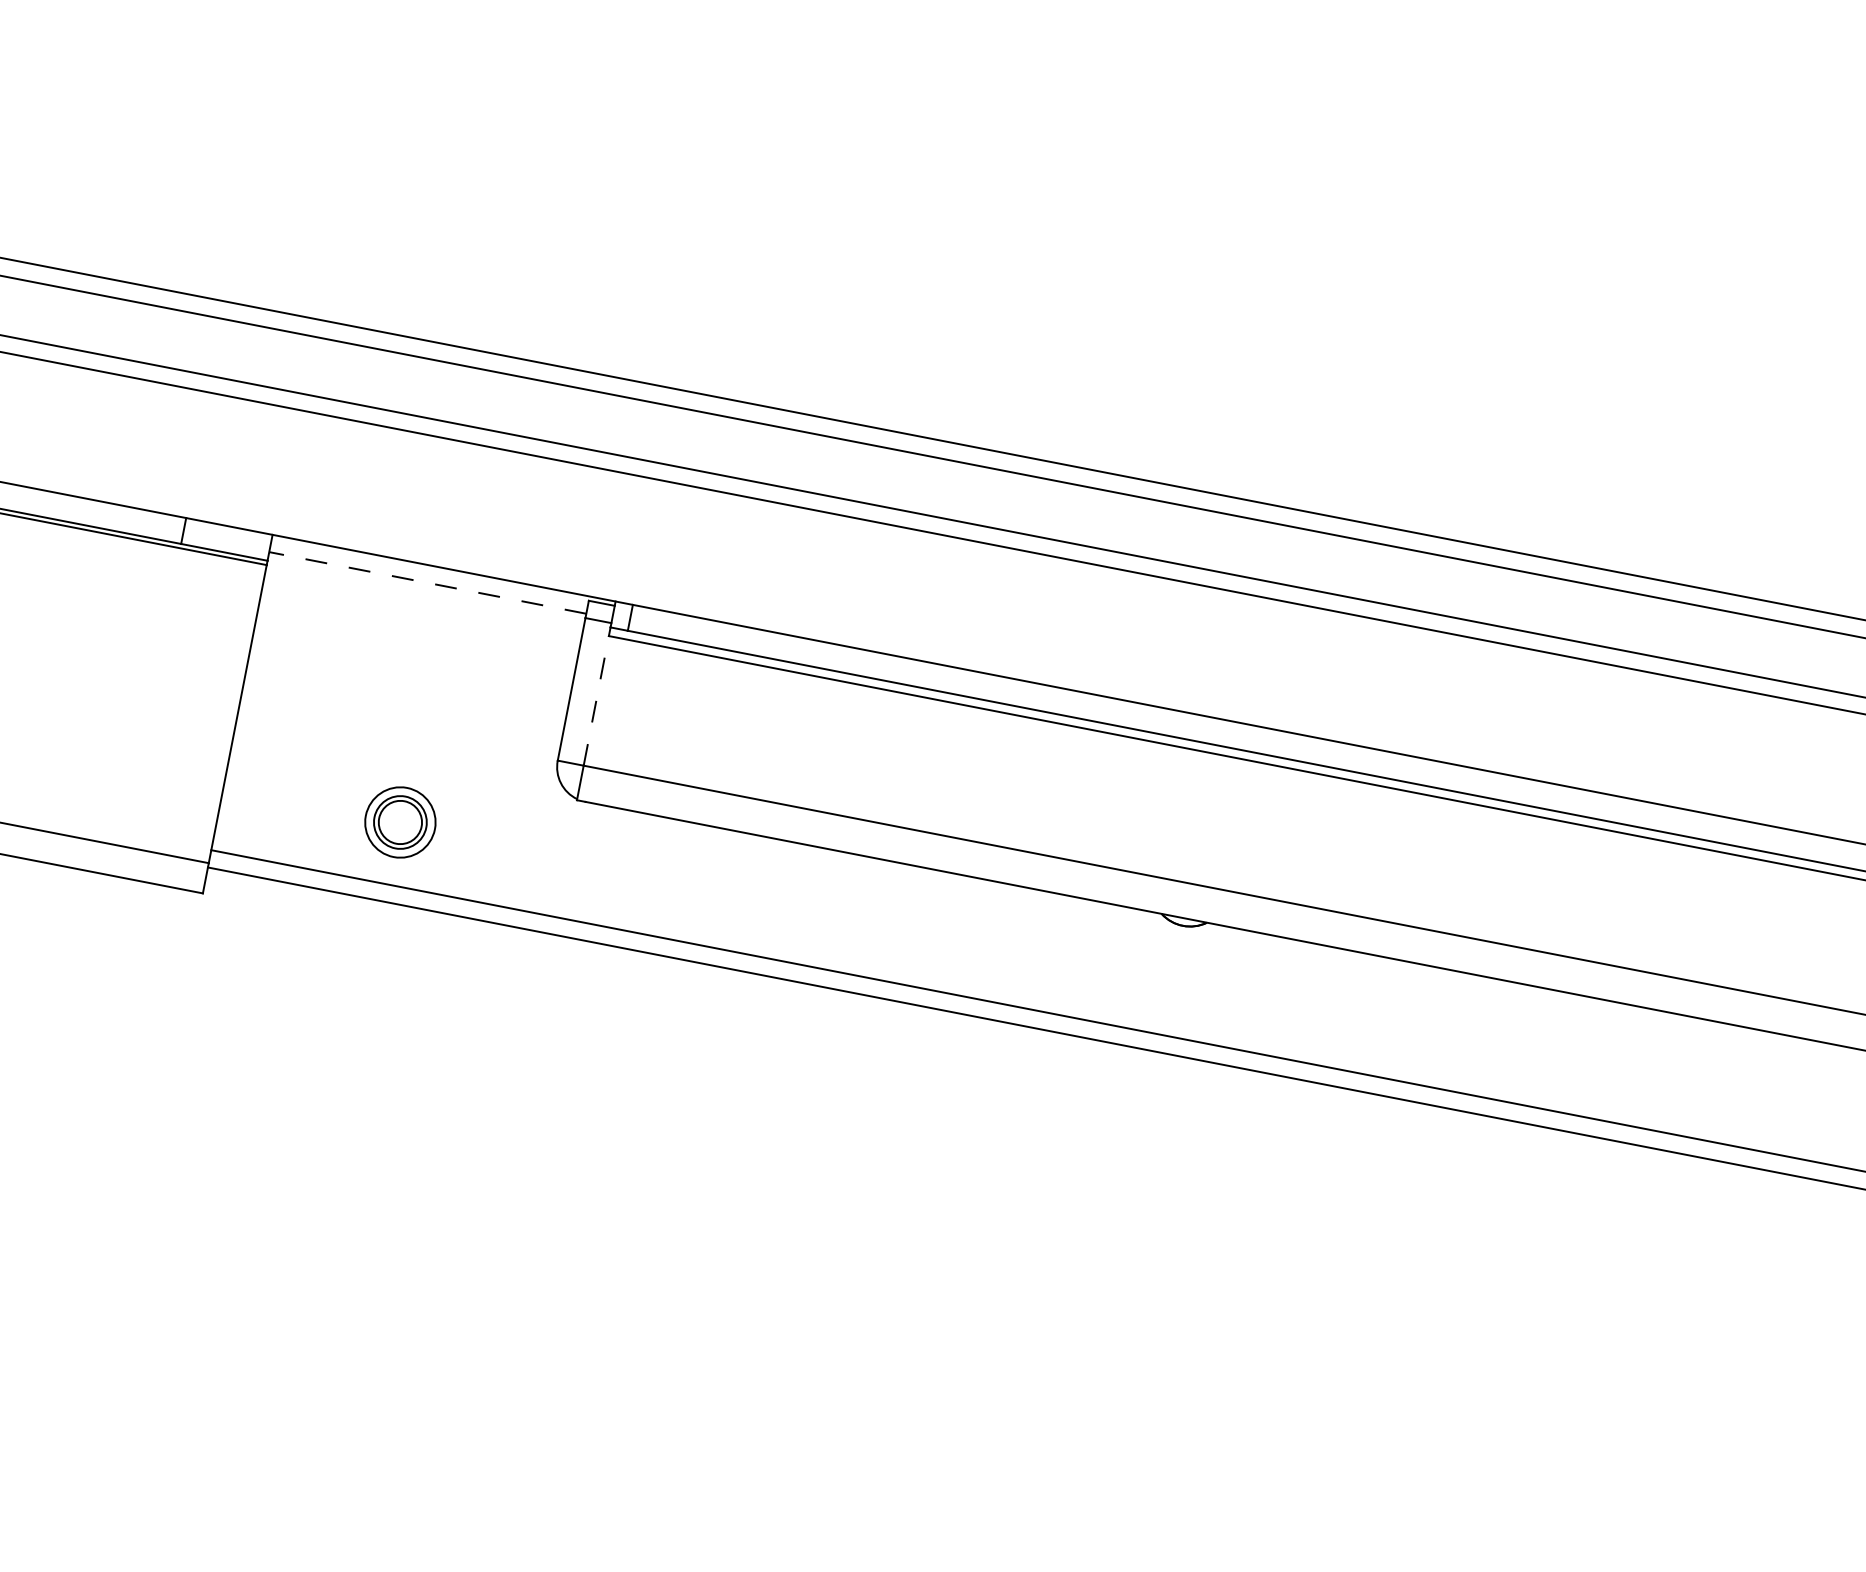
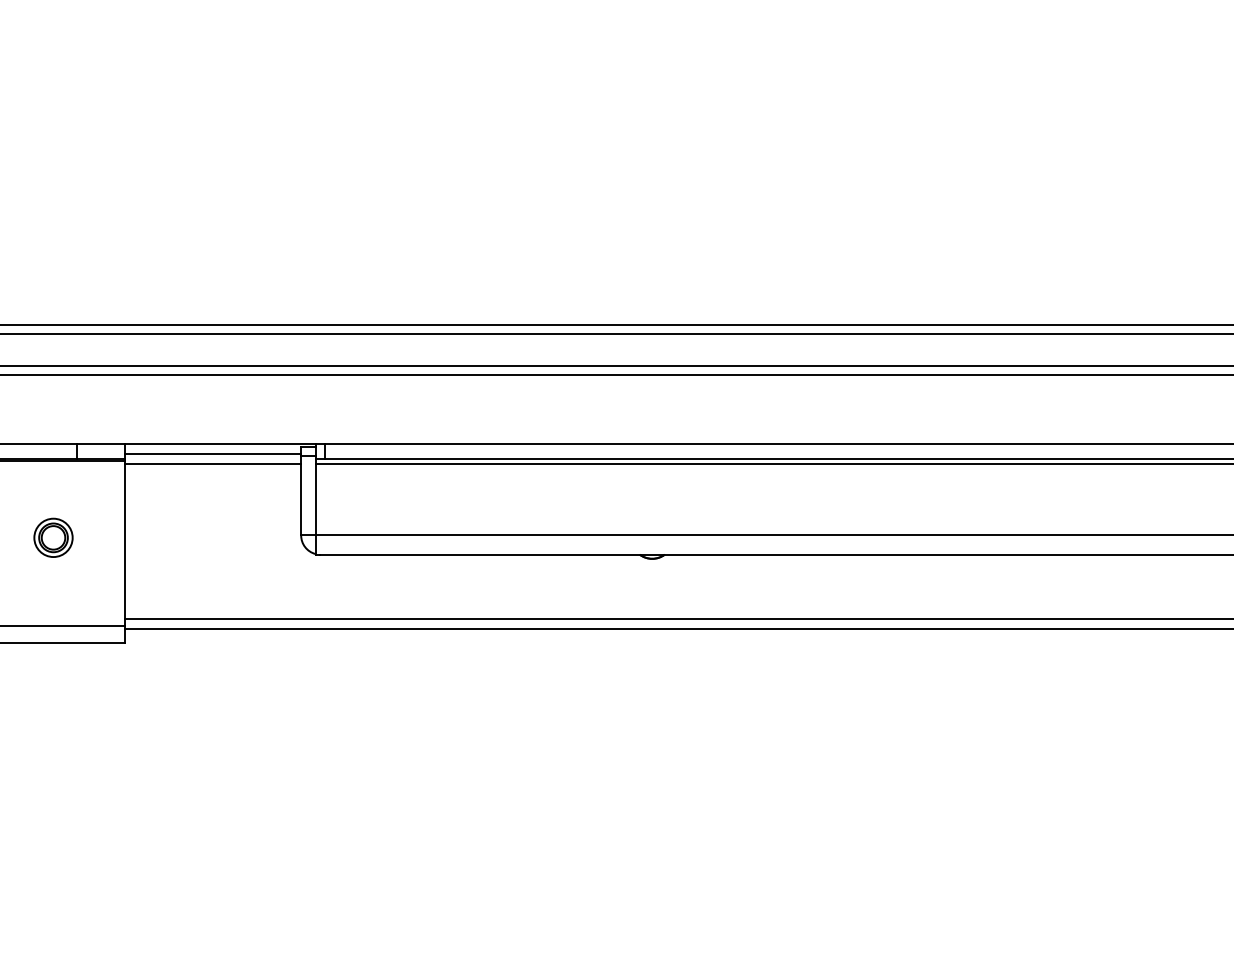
line: (428, 583) -> (213, 454), dashed -> solid
line: (424, 600) -> (213, 463), added
line: (596, 700) -> (315, 499), dashed -> solid
part: (400, 821) -> (53, 537), moved

